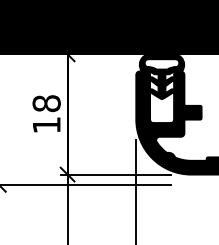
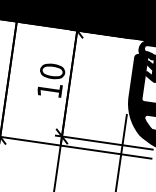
text: (46, 103) -> (52, 71), 18 -> 10

